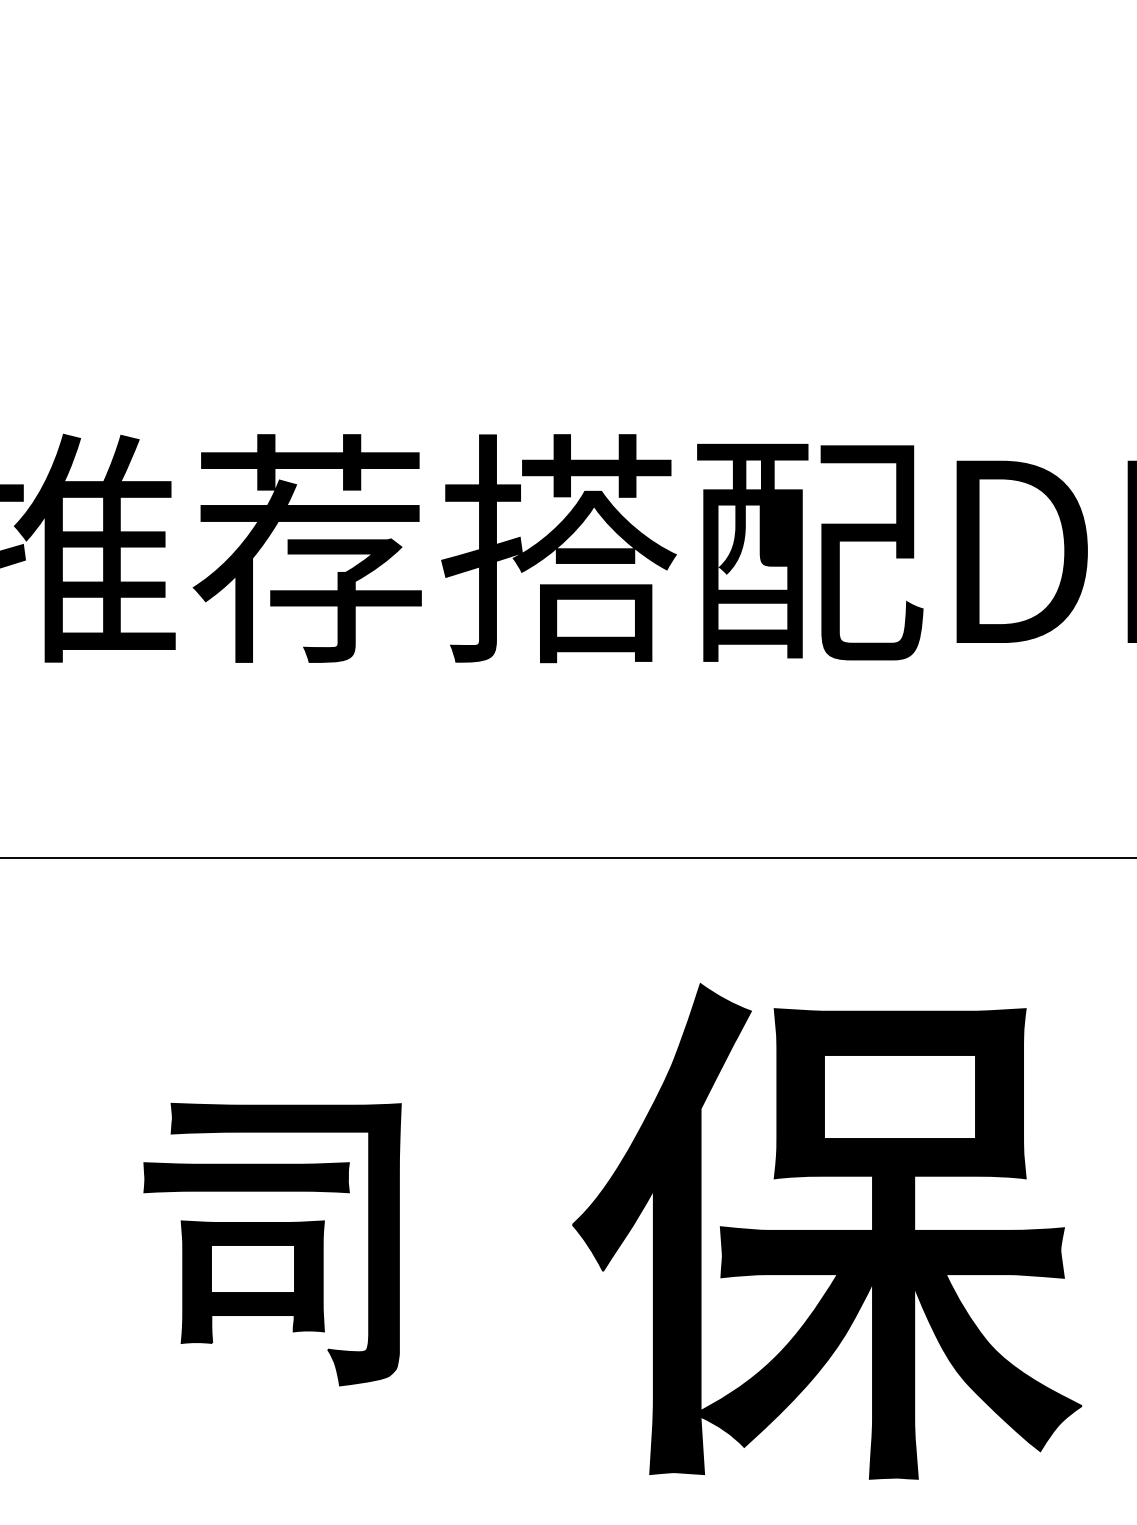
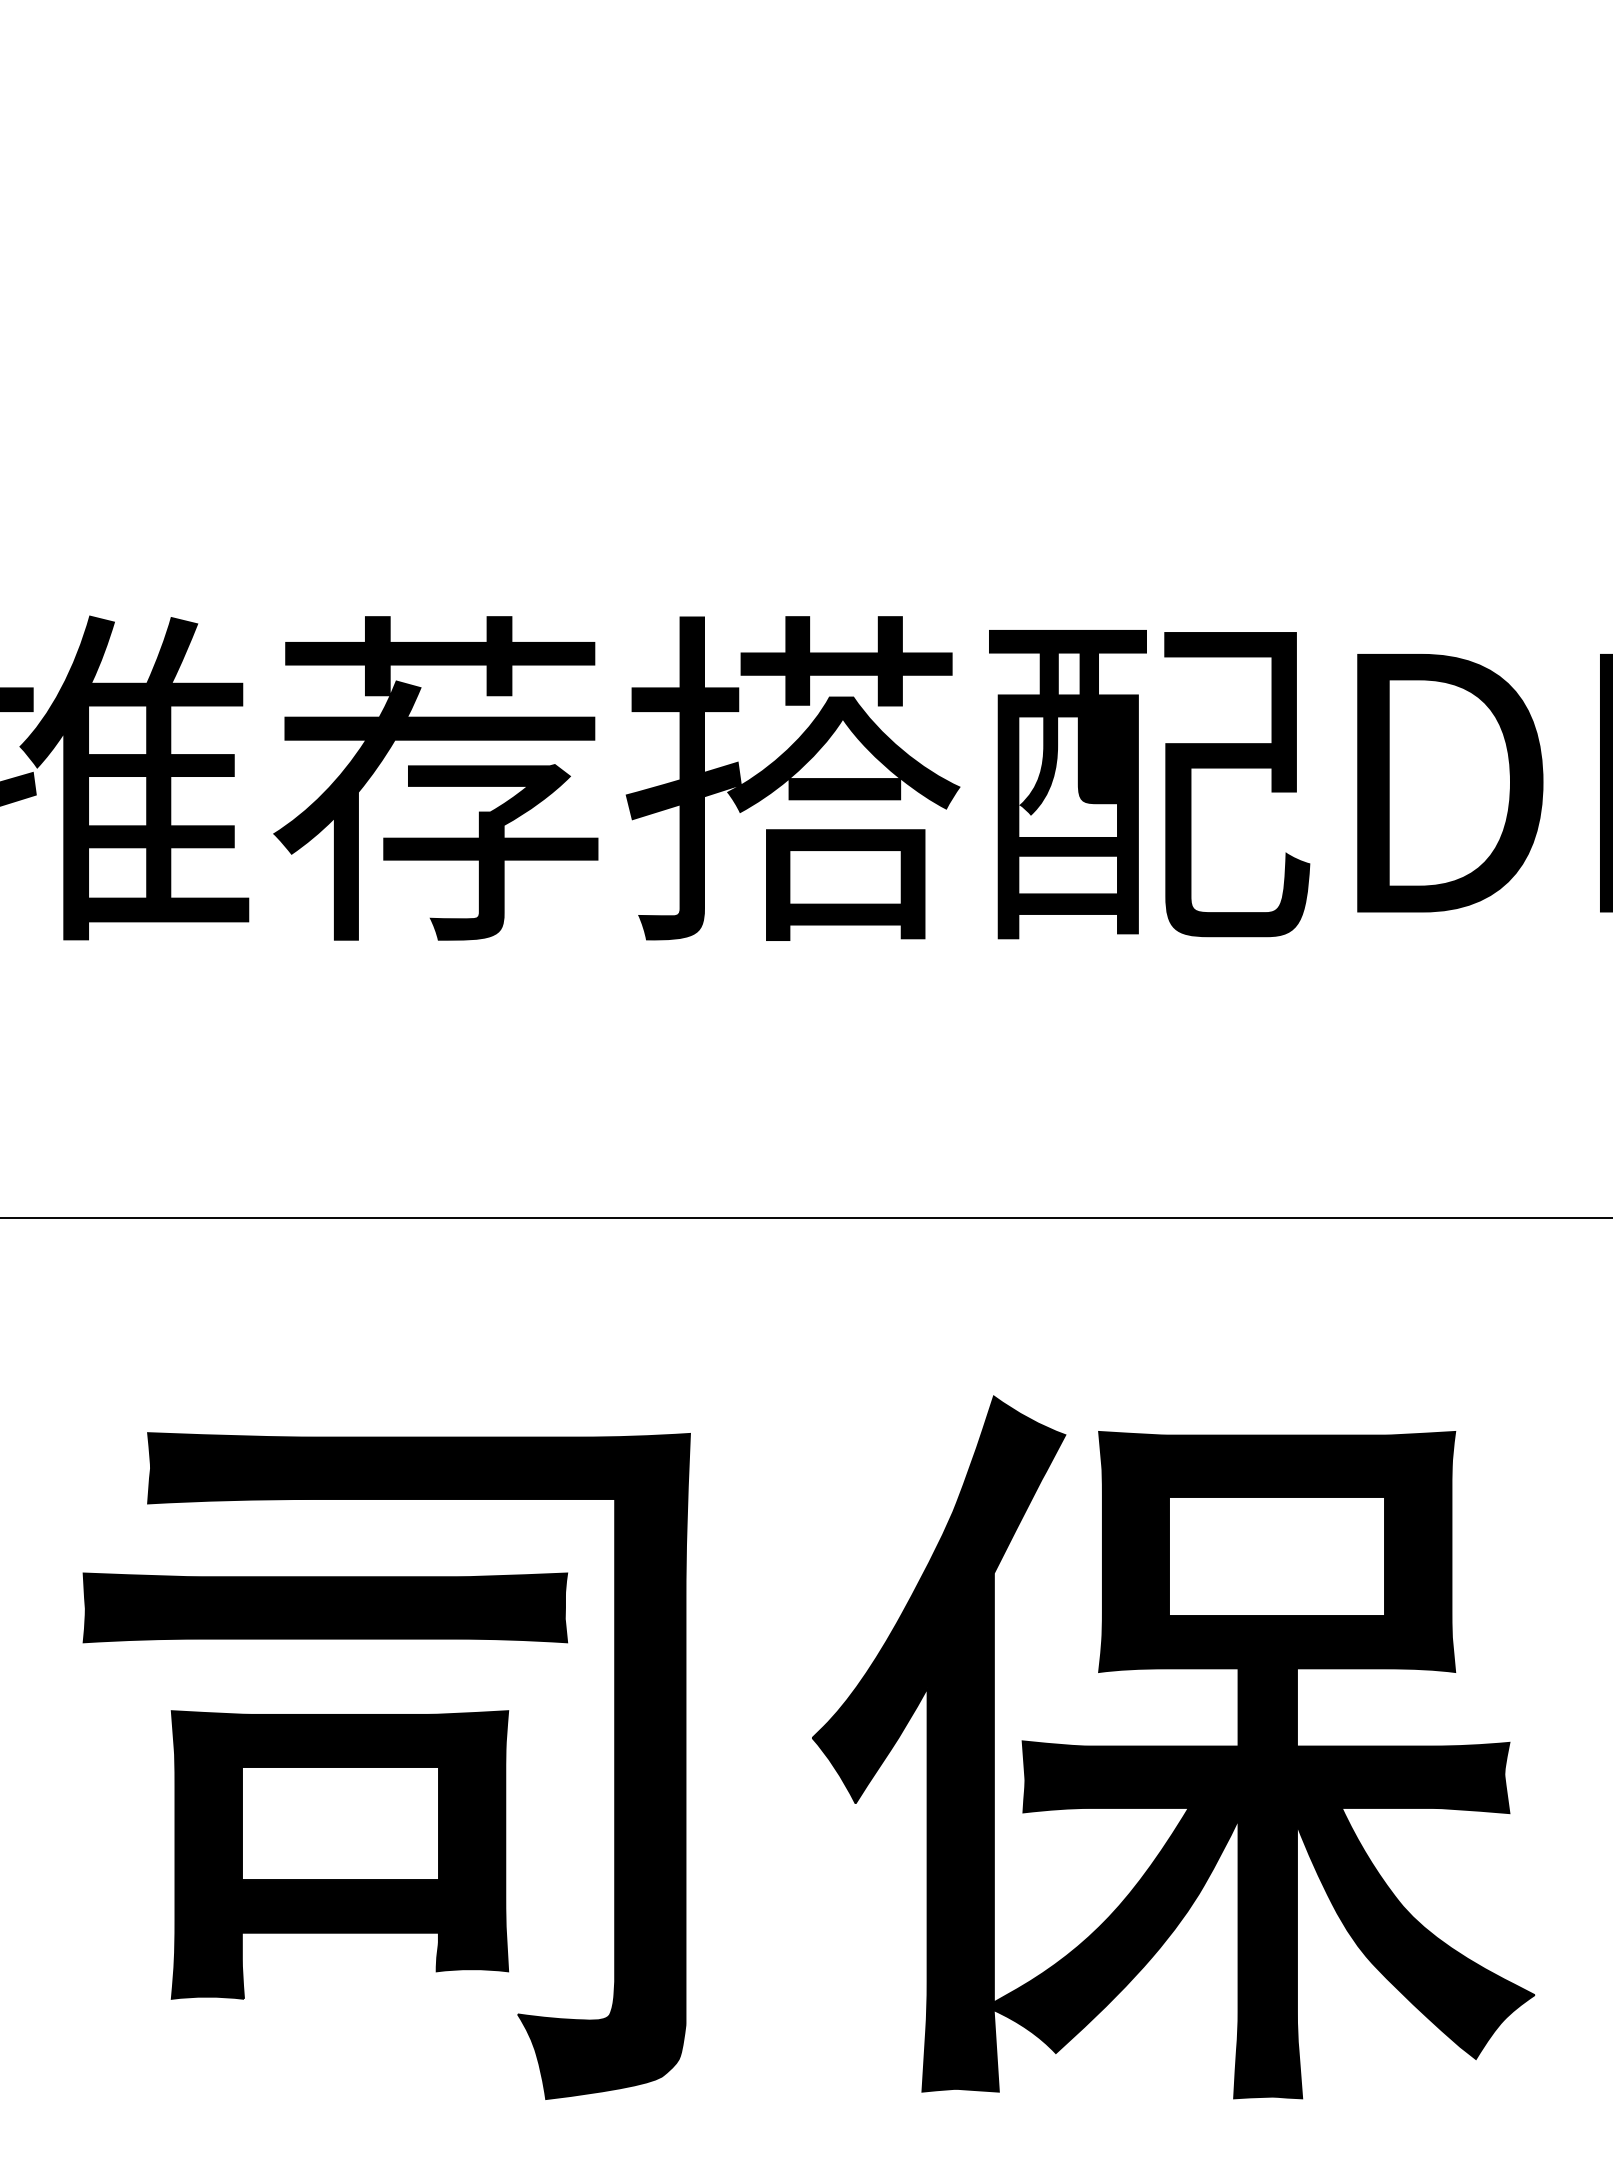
part: (272, 1244) -> (386, 1765), size x1.67

